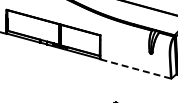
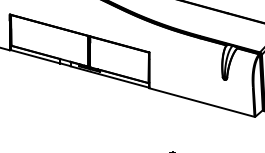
line: (135, 69) -> (201, 103), dashed -> solid

